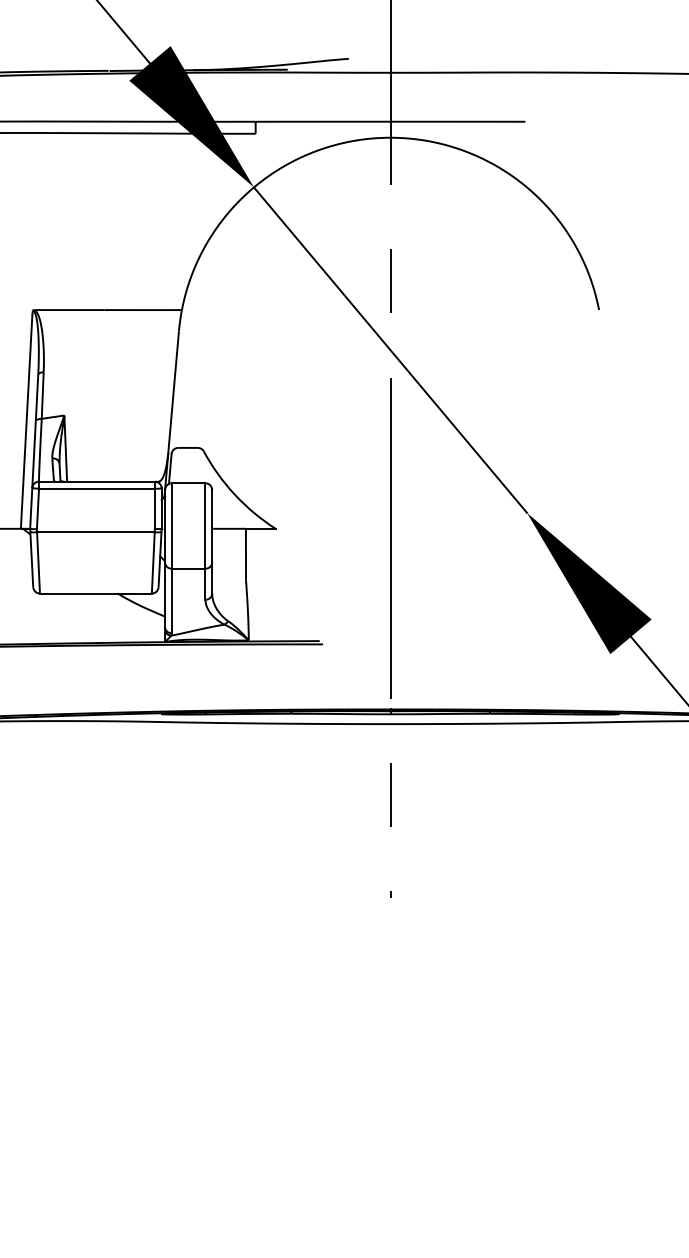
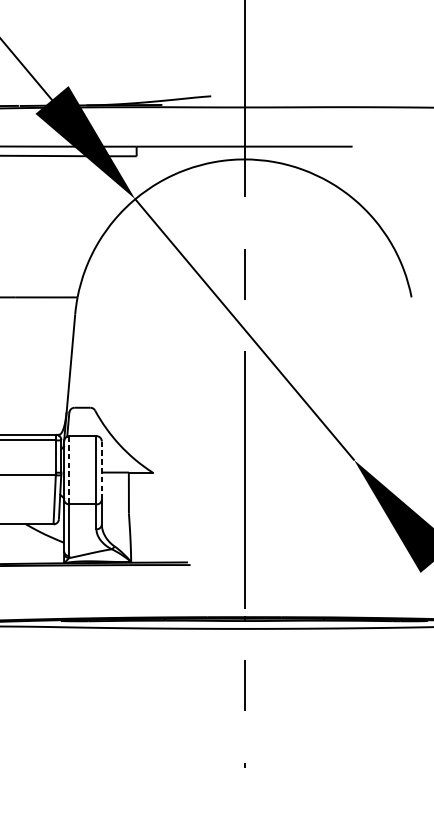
line: (171, 525) -> (69, 469), solid -> dashed
line: (212, 526) -> (102, 470), solid -> dashed

